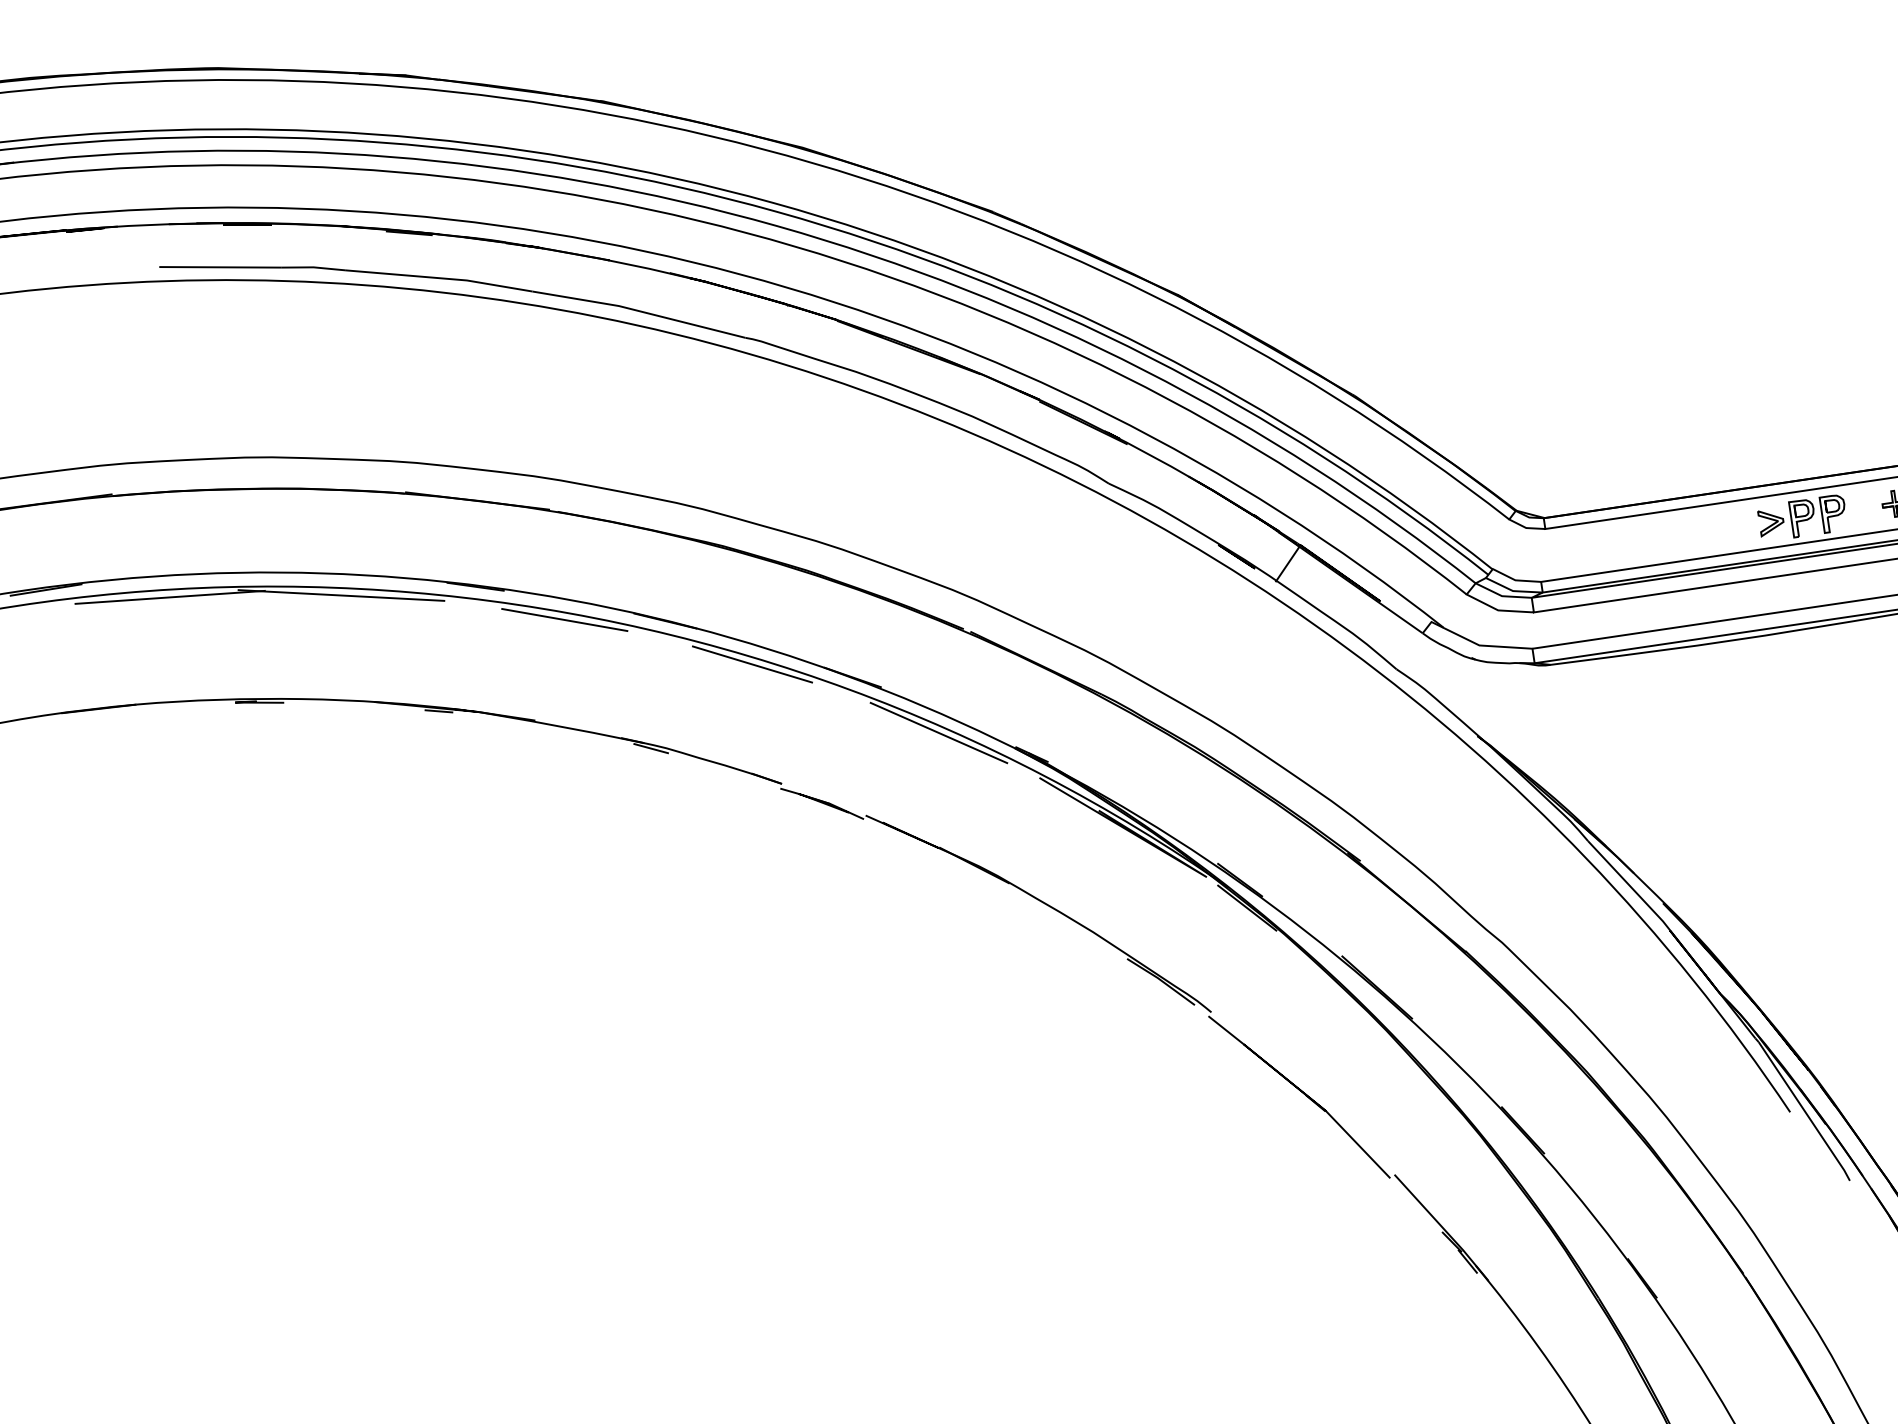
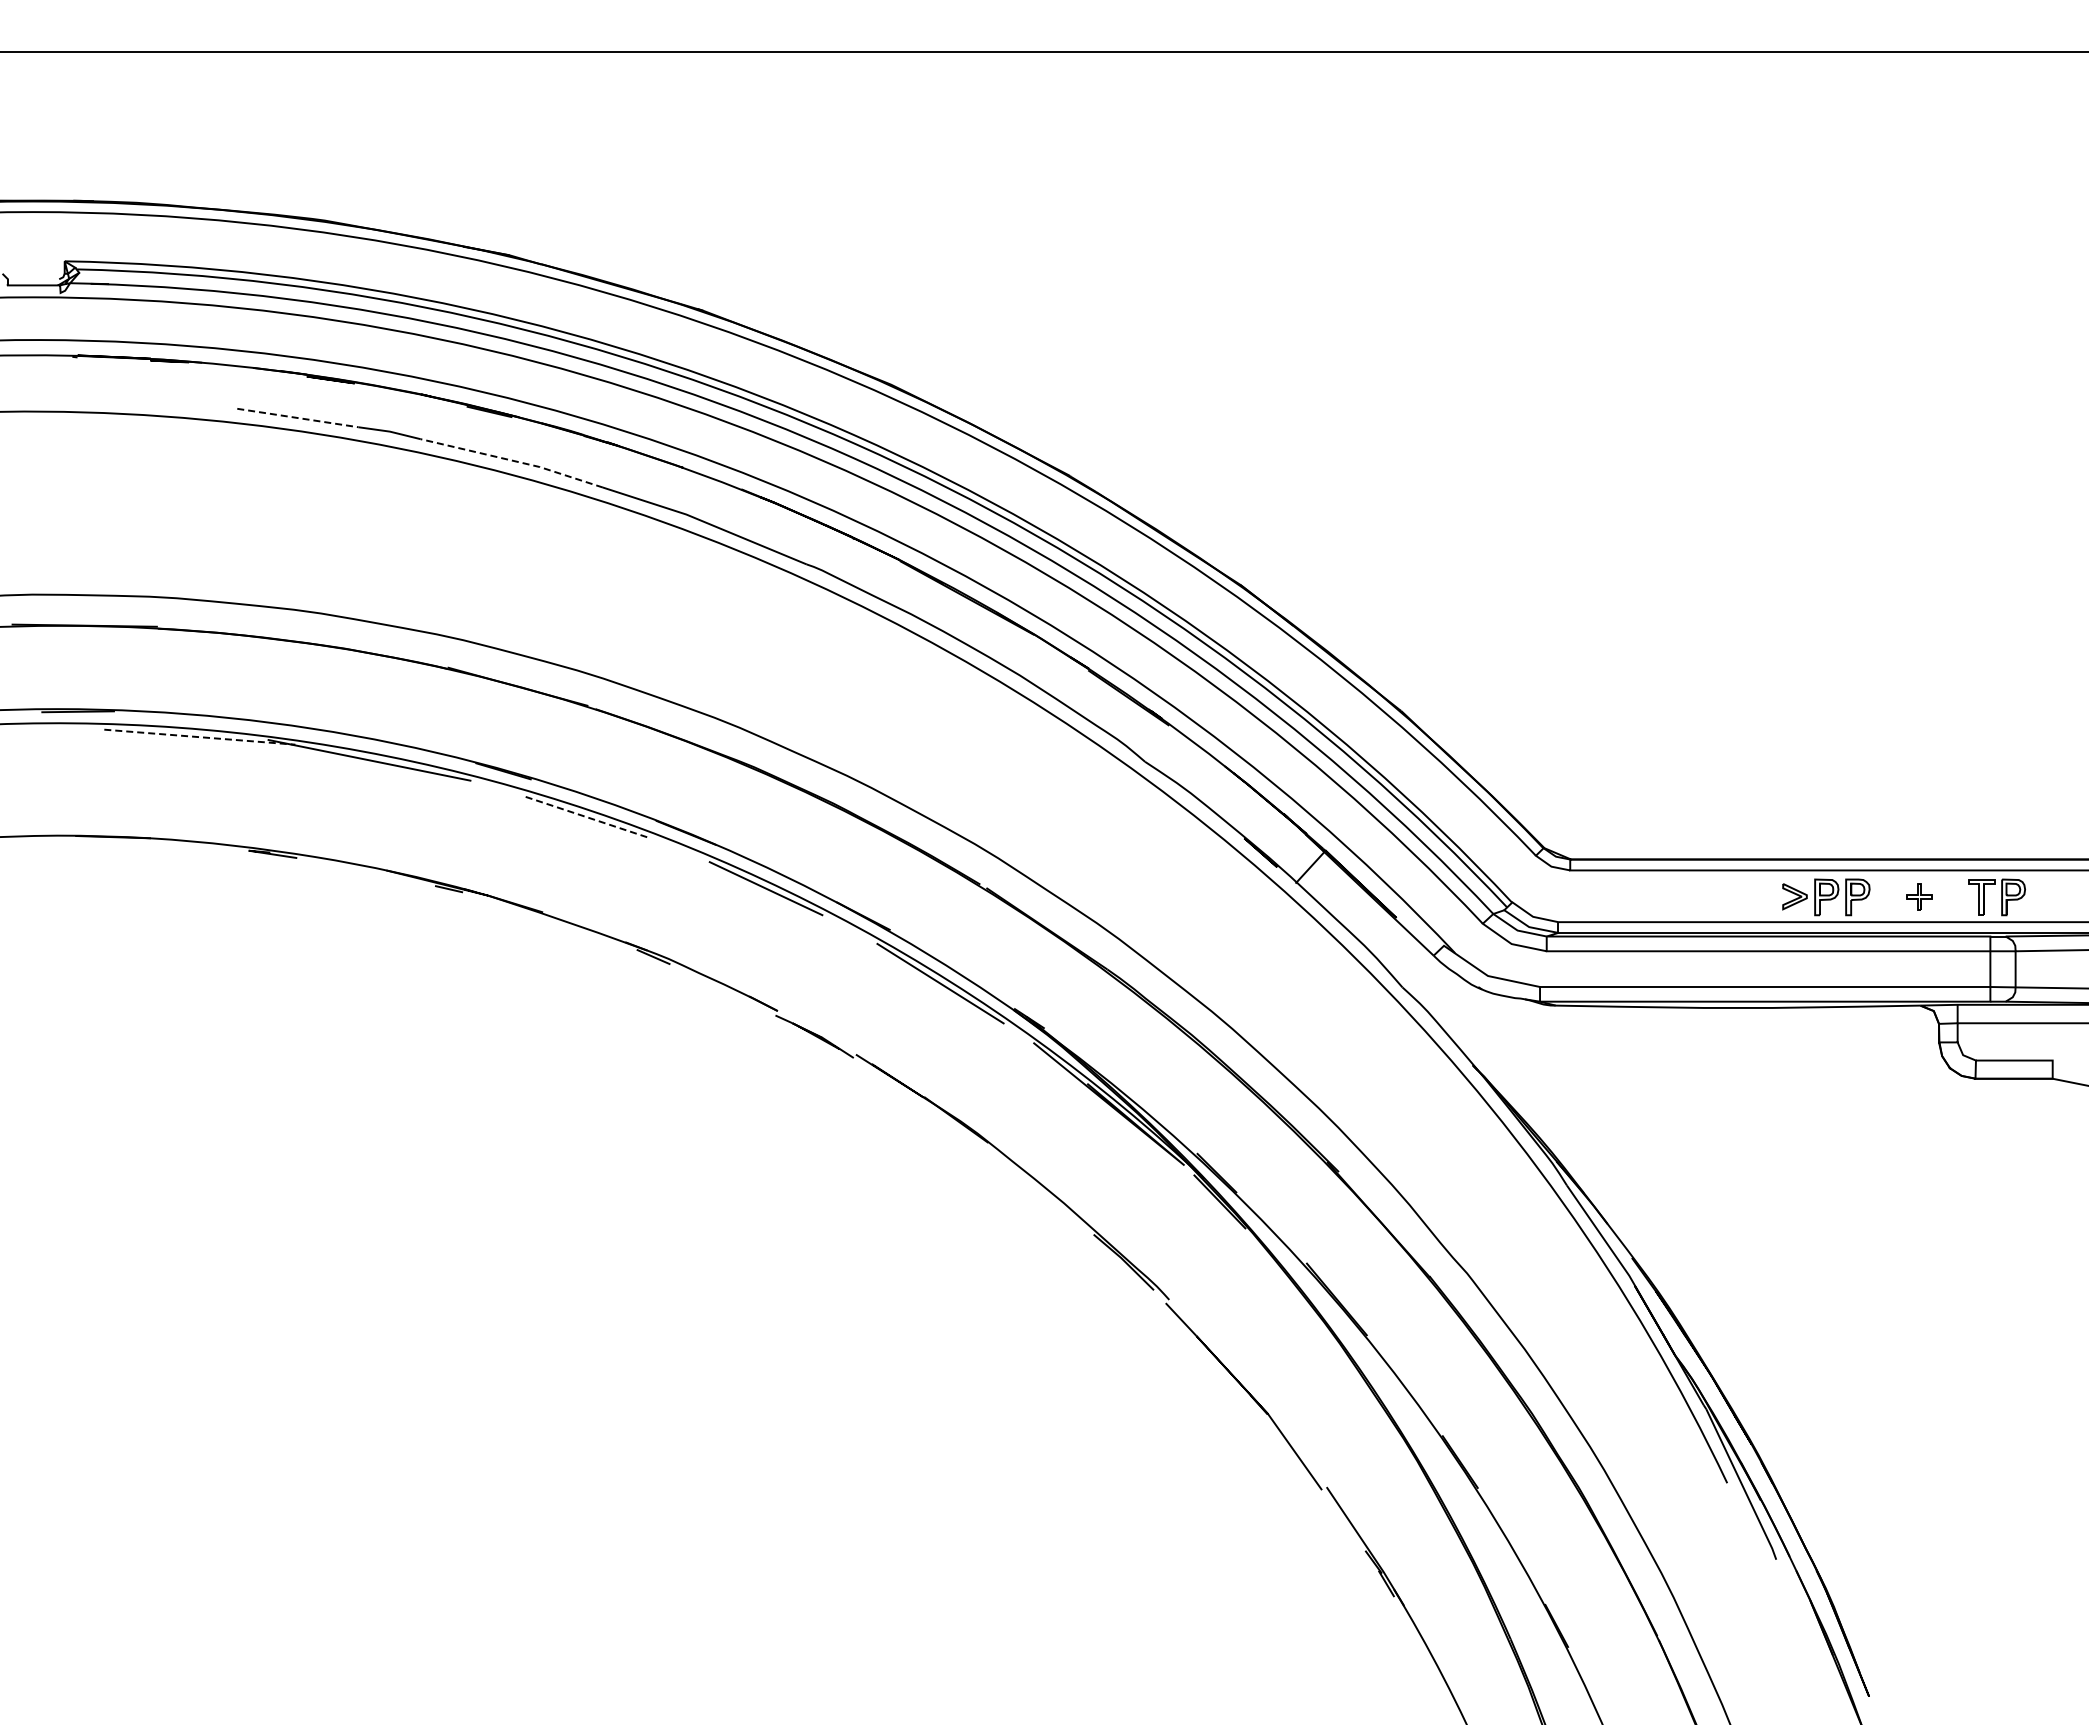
line: (221, 267) -> (298, 418), solid -> dashed
line: (439, 277) -> (512, 460), solid -> dashed
line: (169, 597) -> (199, 737), solid -> dashed
line: (565, 620) -> (587, 817), solid -> dashed

